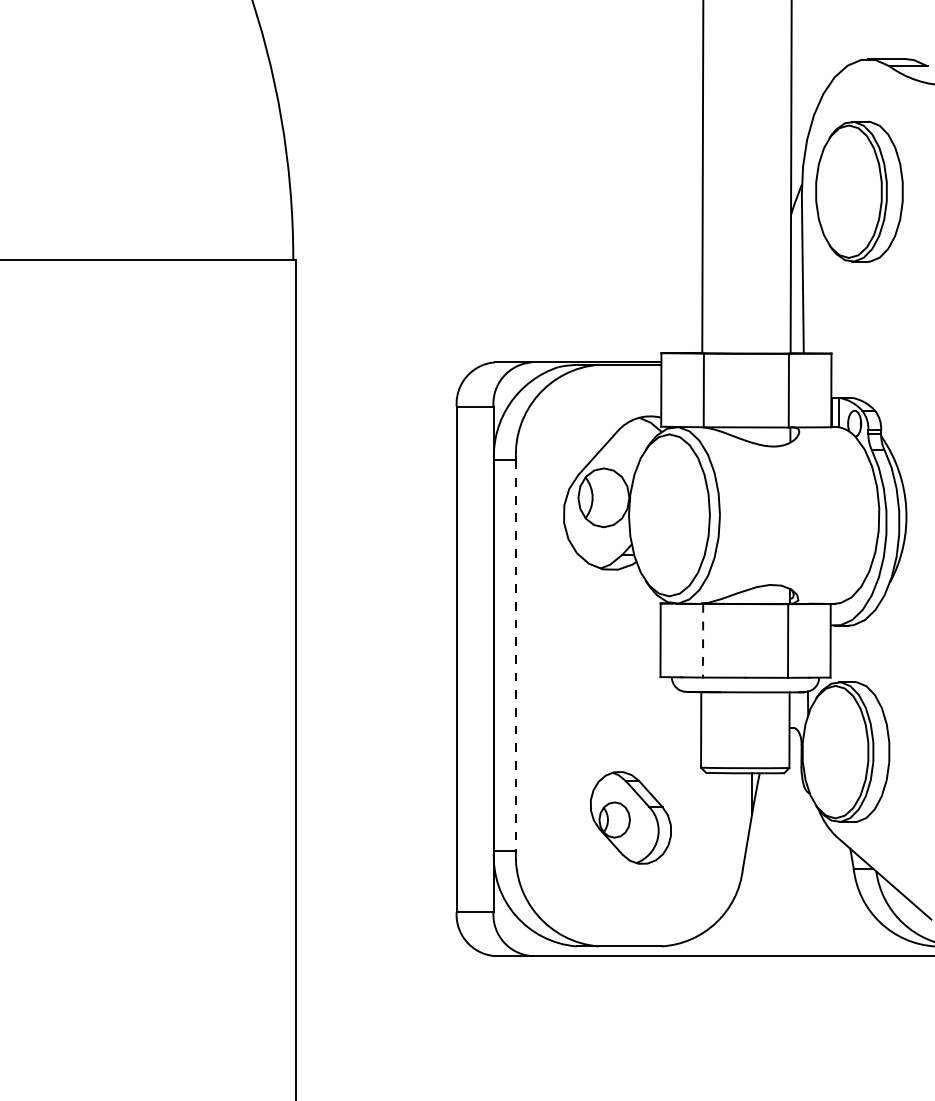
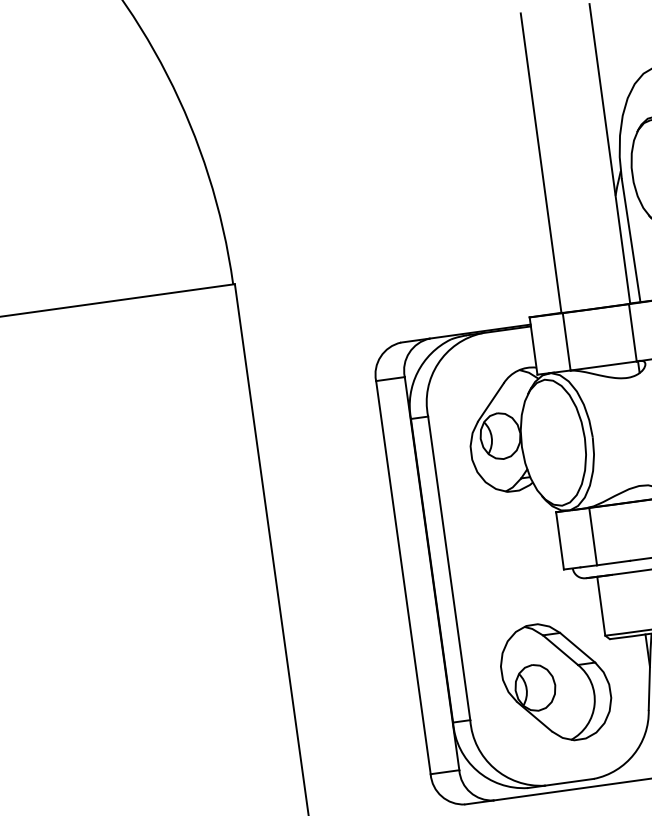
line: (703, 640) -> (593, 536), dashed -> solid
line: (516, 656) -> (449, 569), dashed -> solid
part: (630, 817) -> (555, 681), size x1.67

